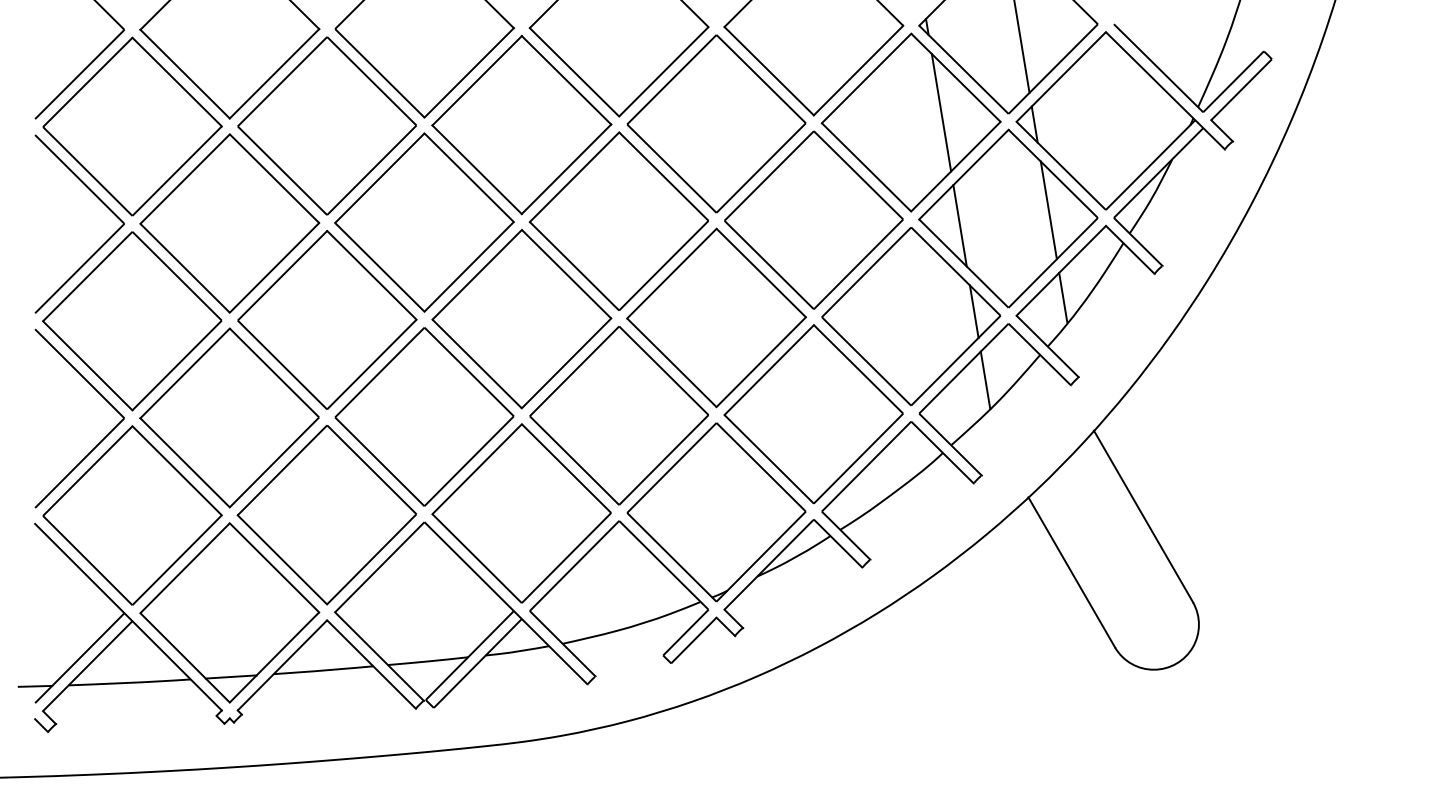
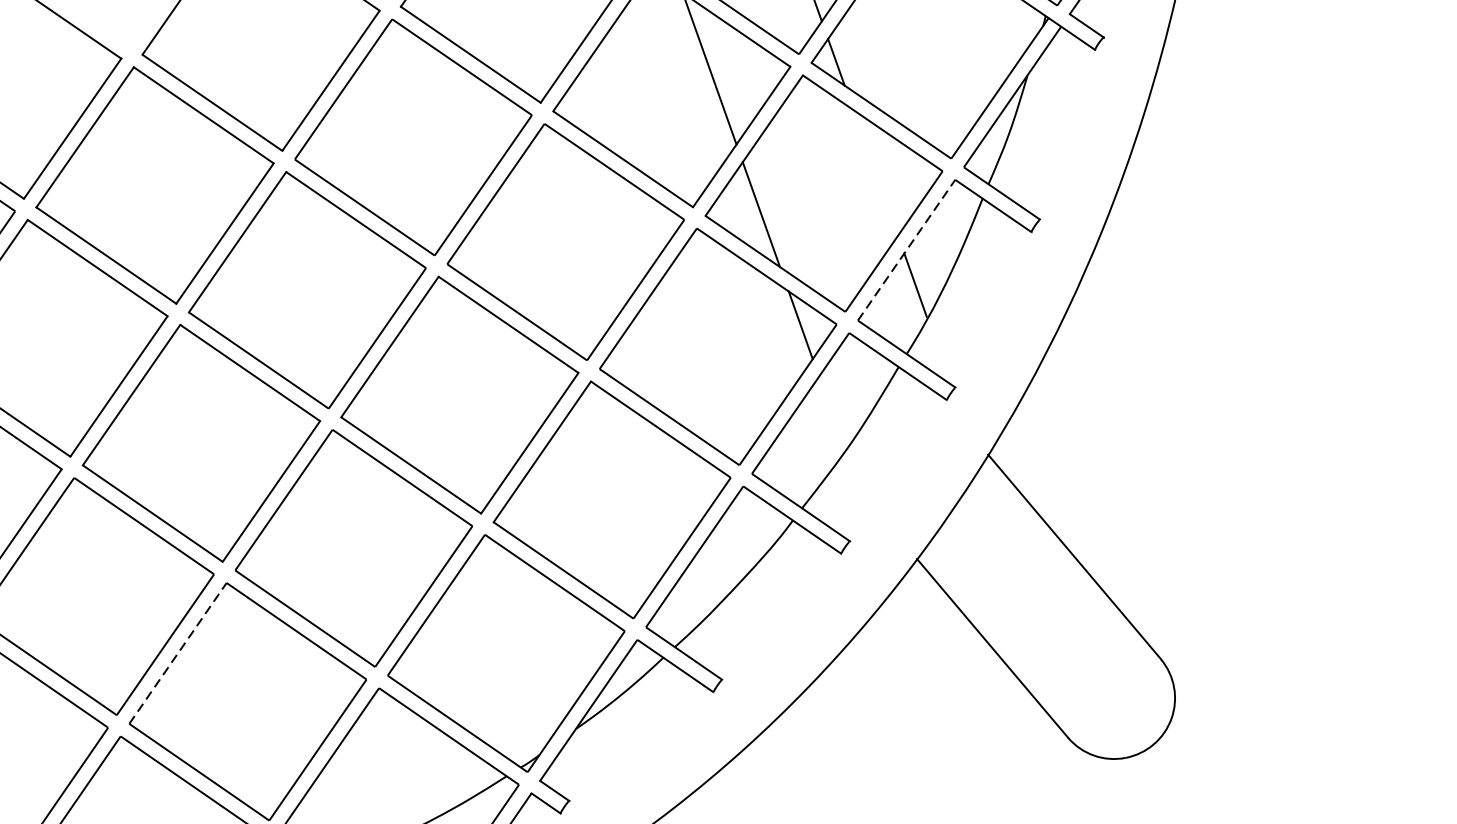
line: (1048, 210) -> (875, 173), removed
line: (1061, 270) -> (906, 249), solid -> dashed
line: (985, 379) -> (831, 412), removed
line: (477, 468) -> (178, 652), solid -> dashed

